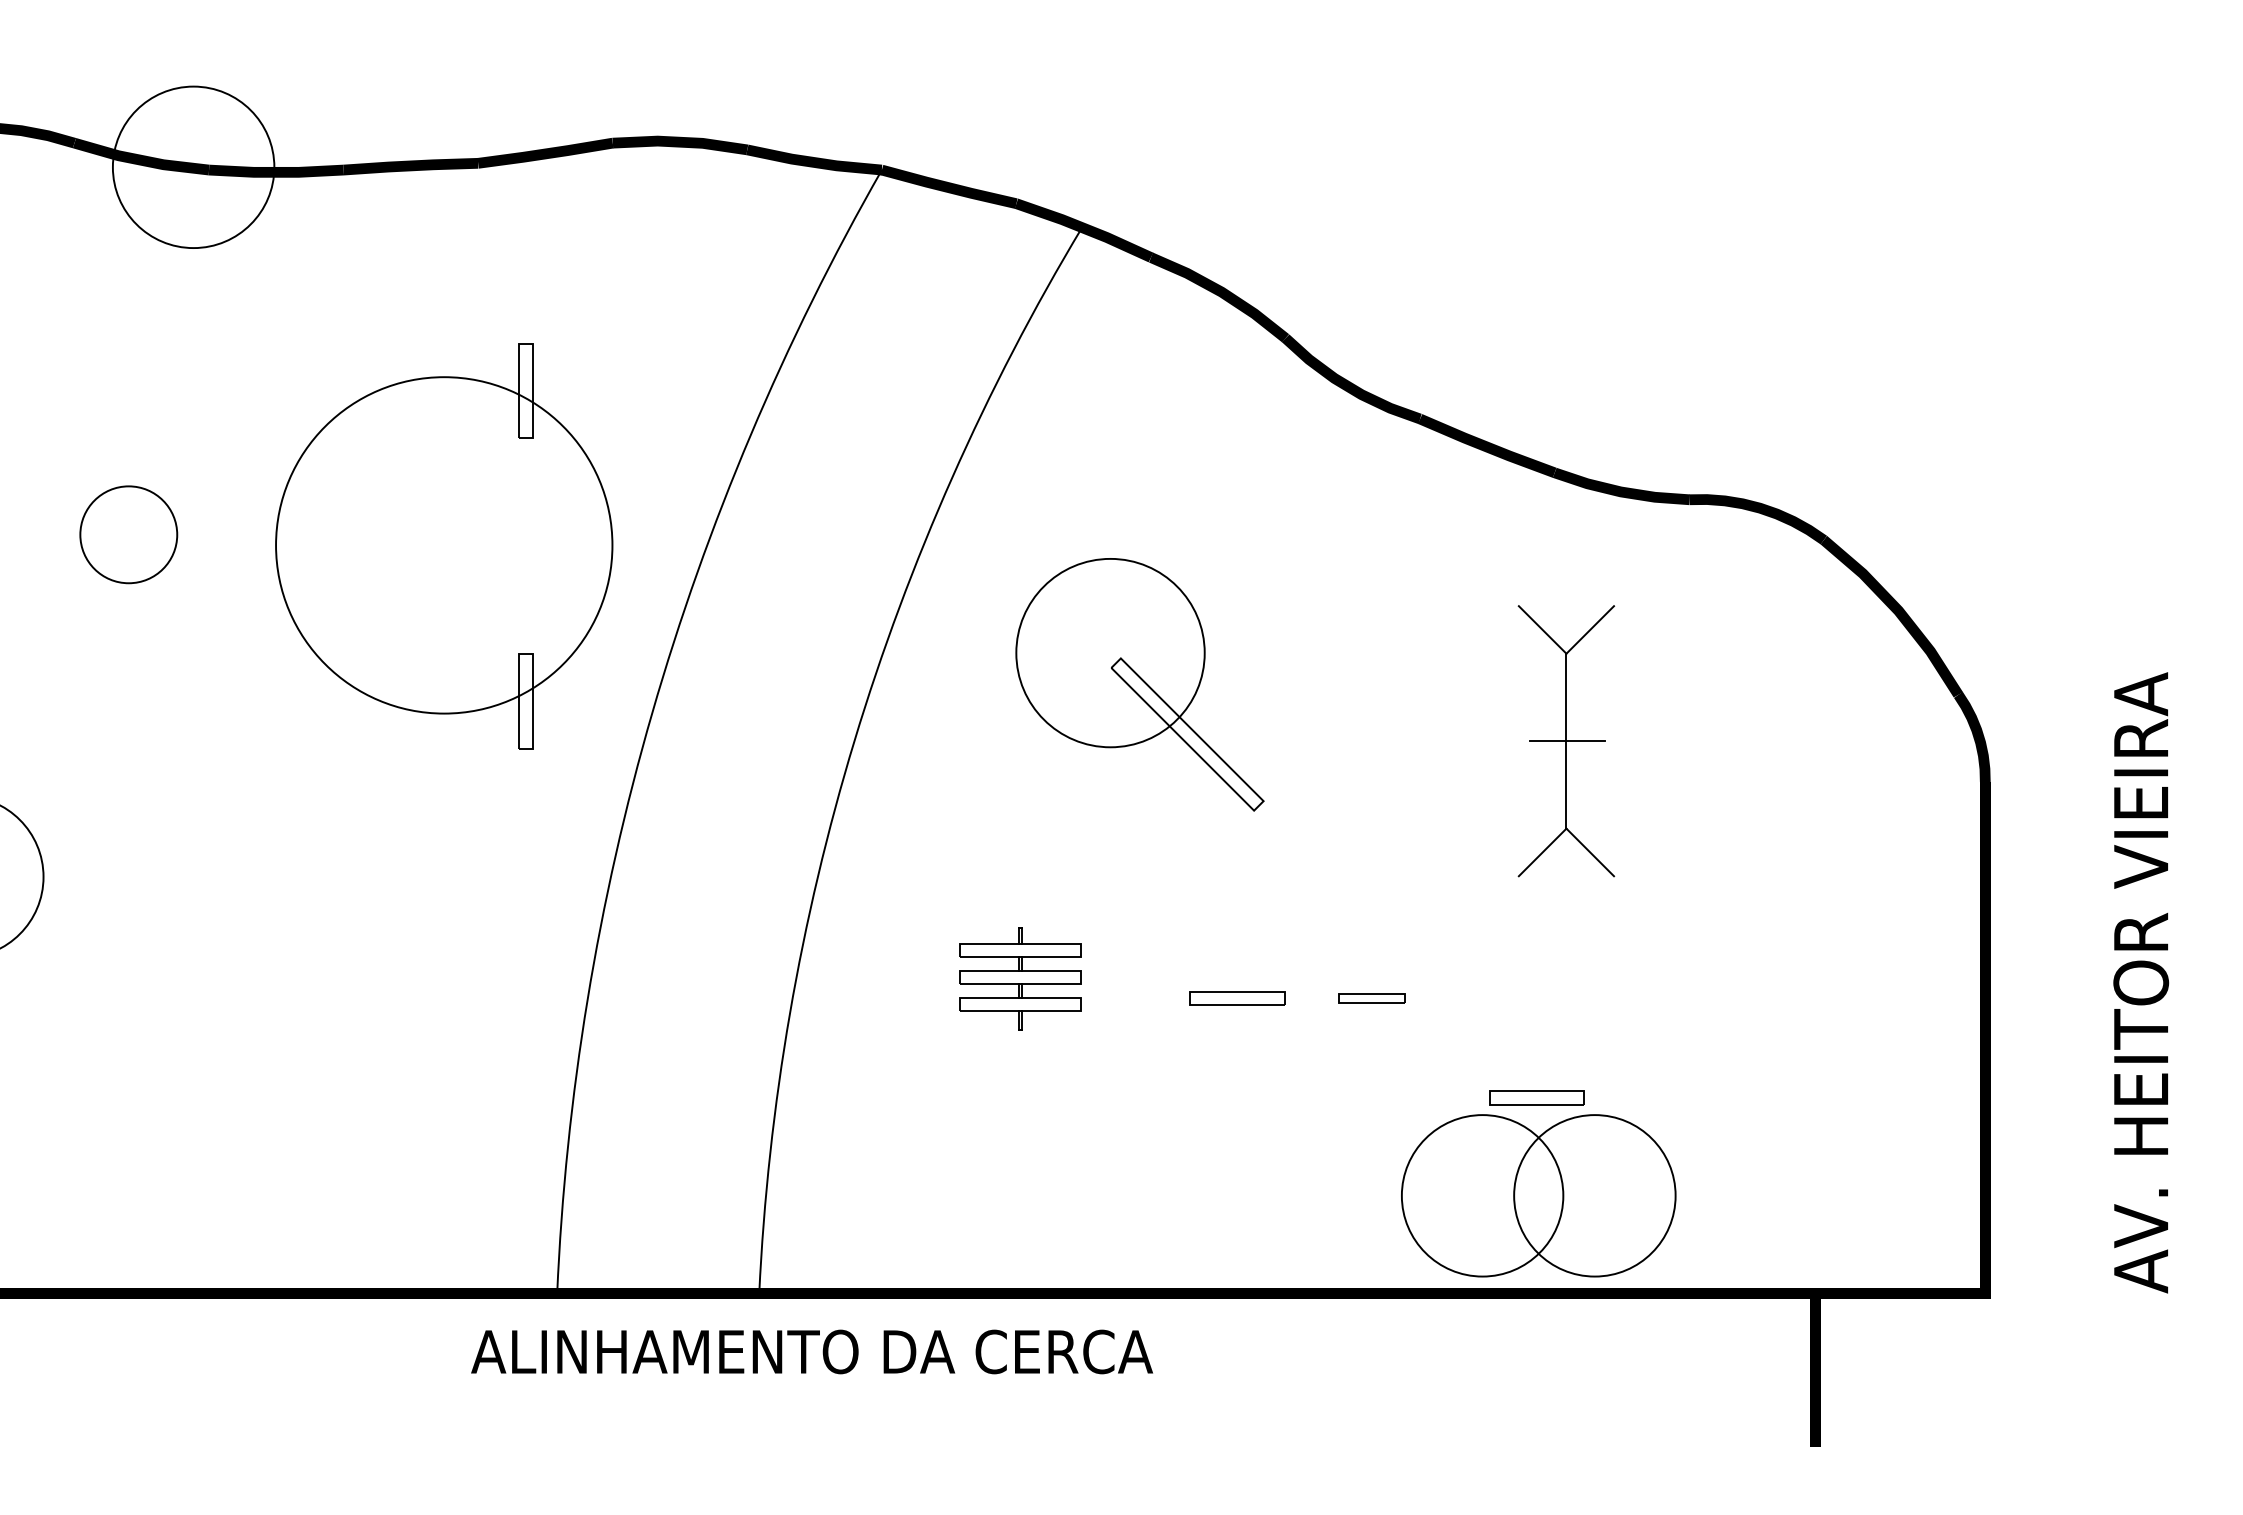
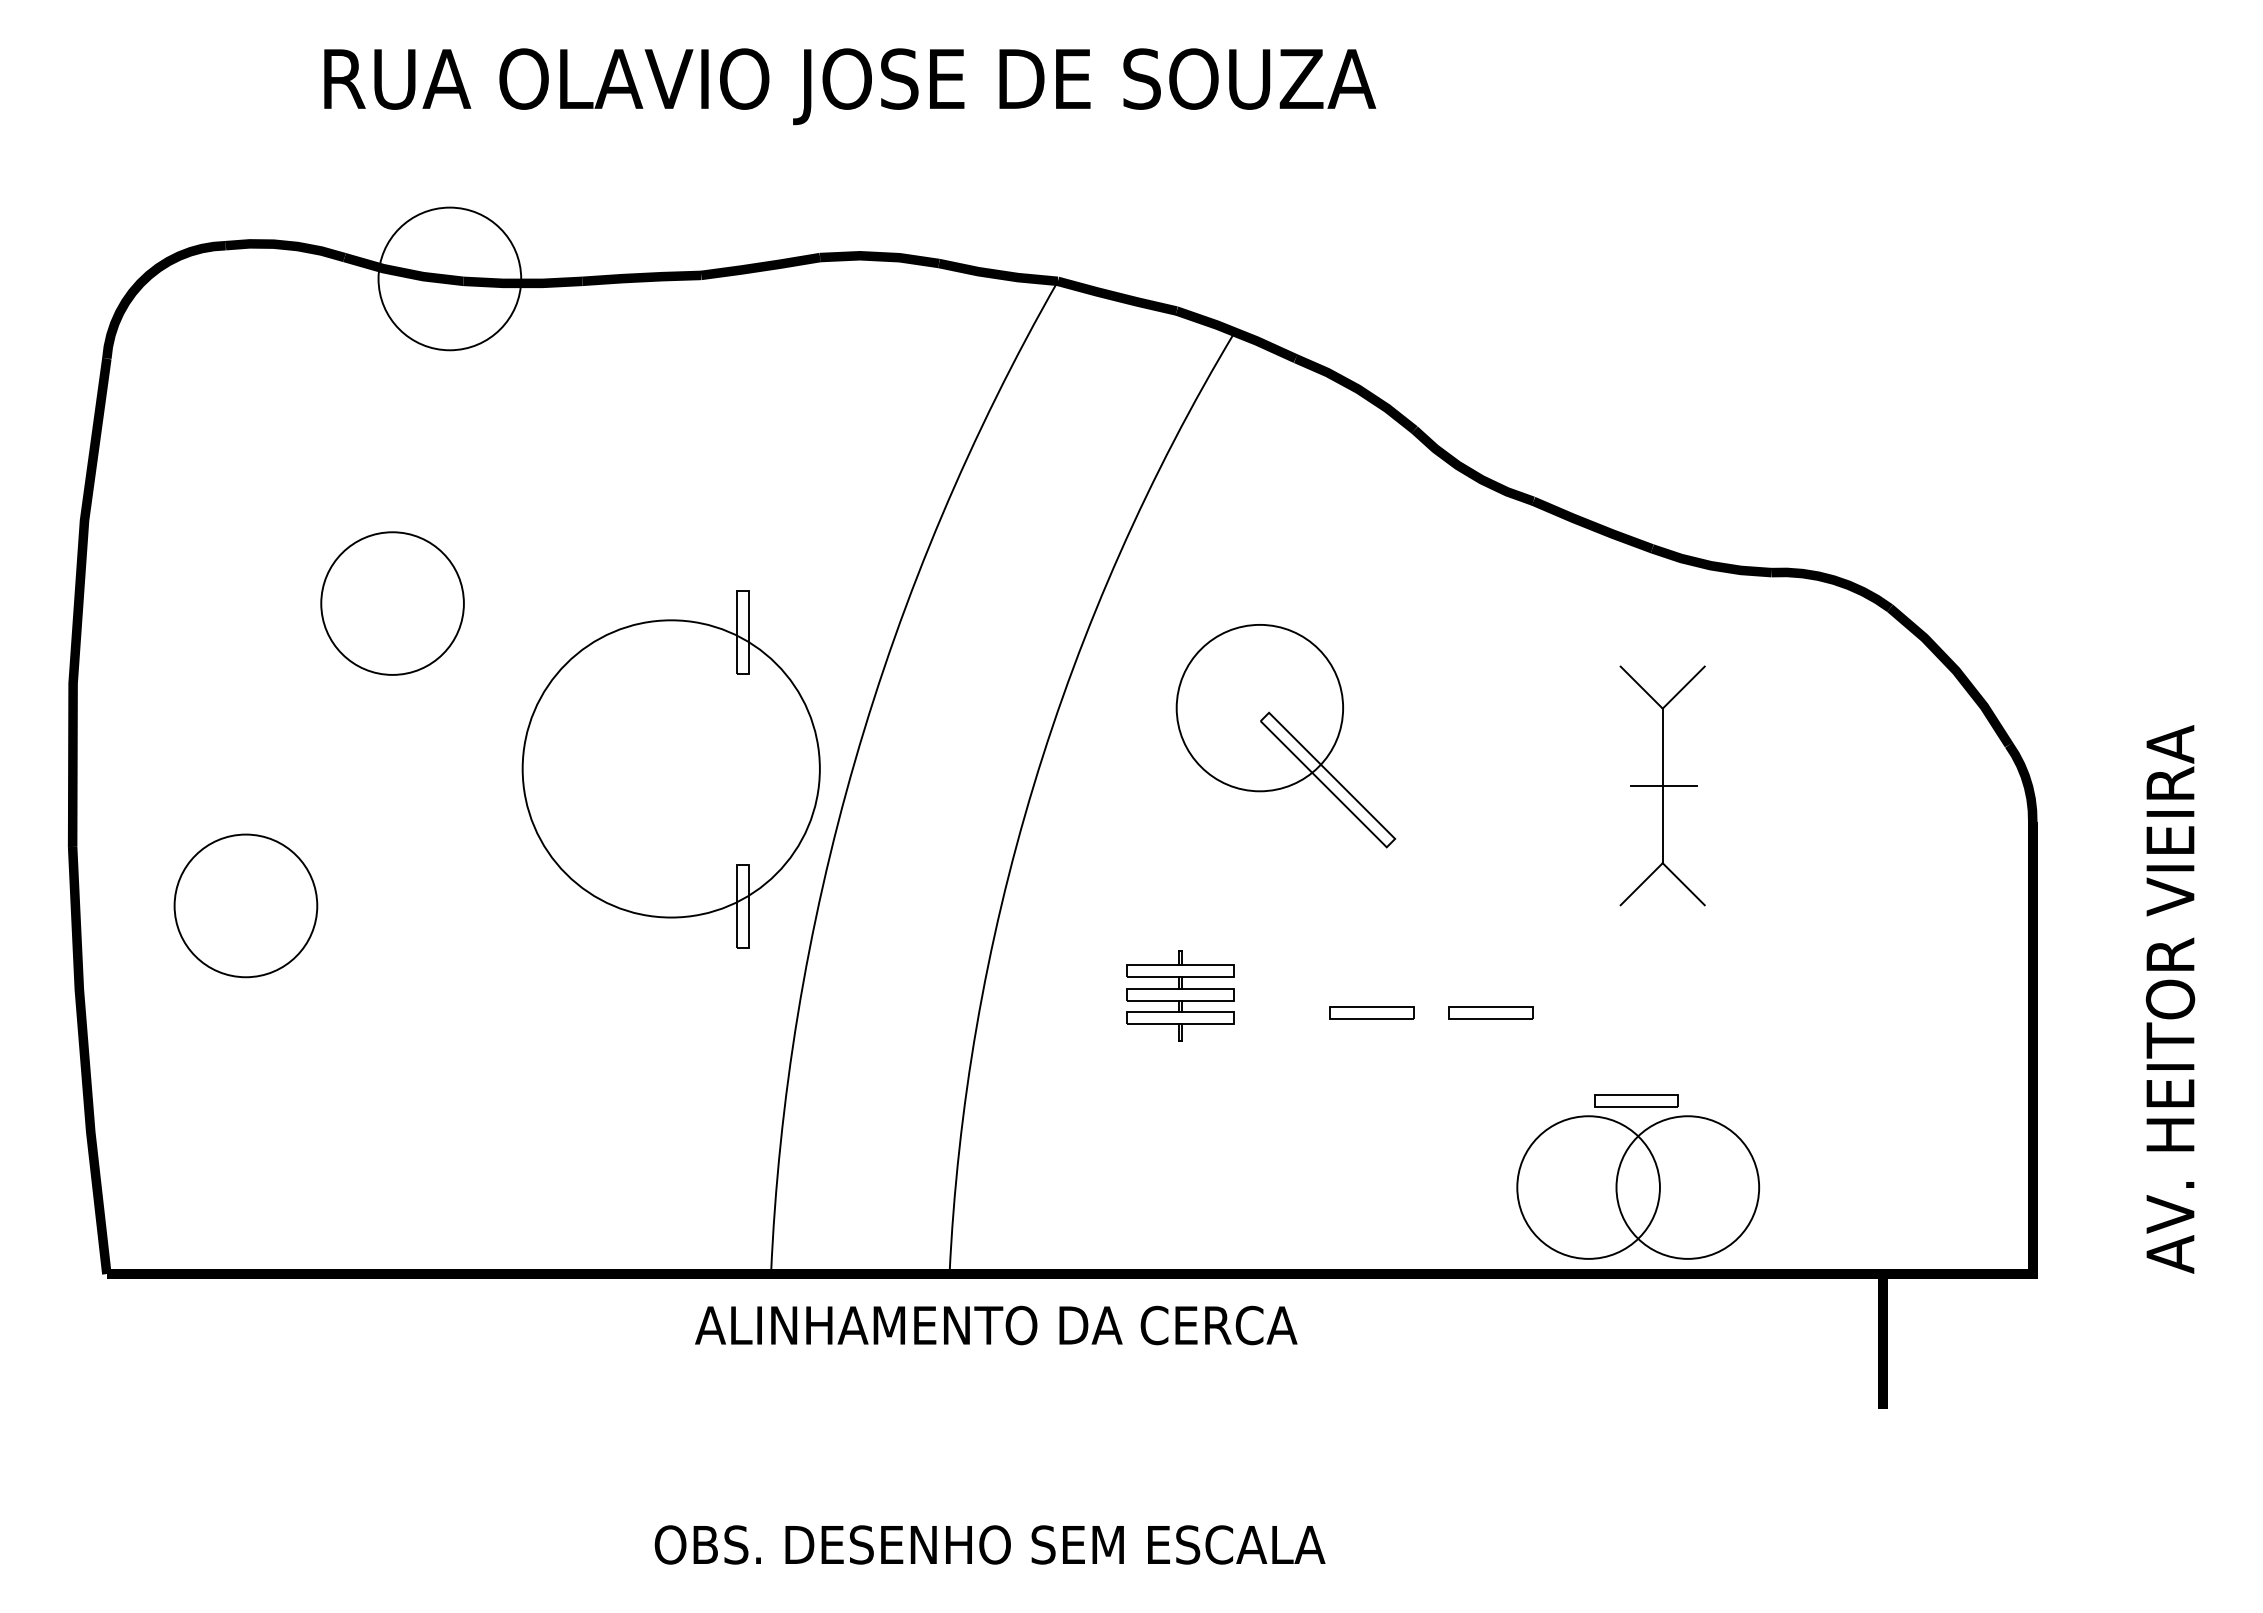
circle: (128, 534) -> (392, 603), size x1.67
part: (443, 546) -> (670, 769), moved
part: (1371, 997) -> (1490, 1012), size x1.43

